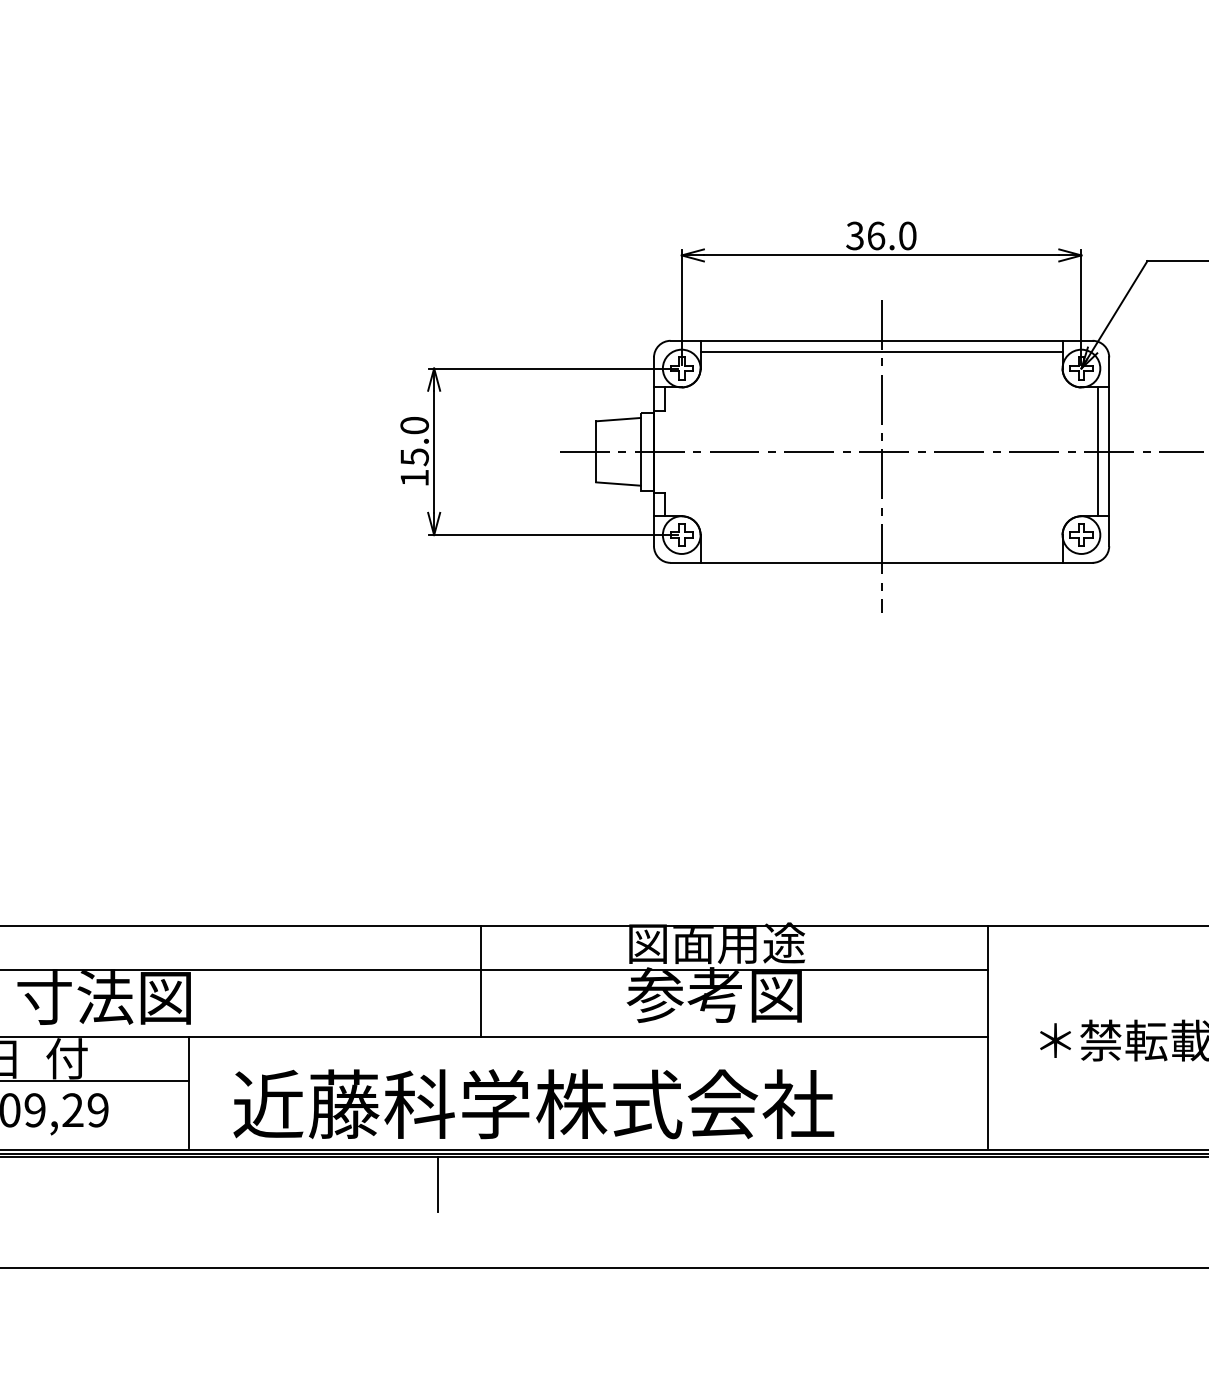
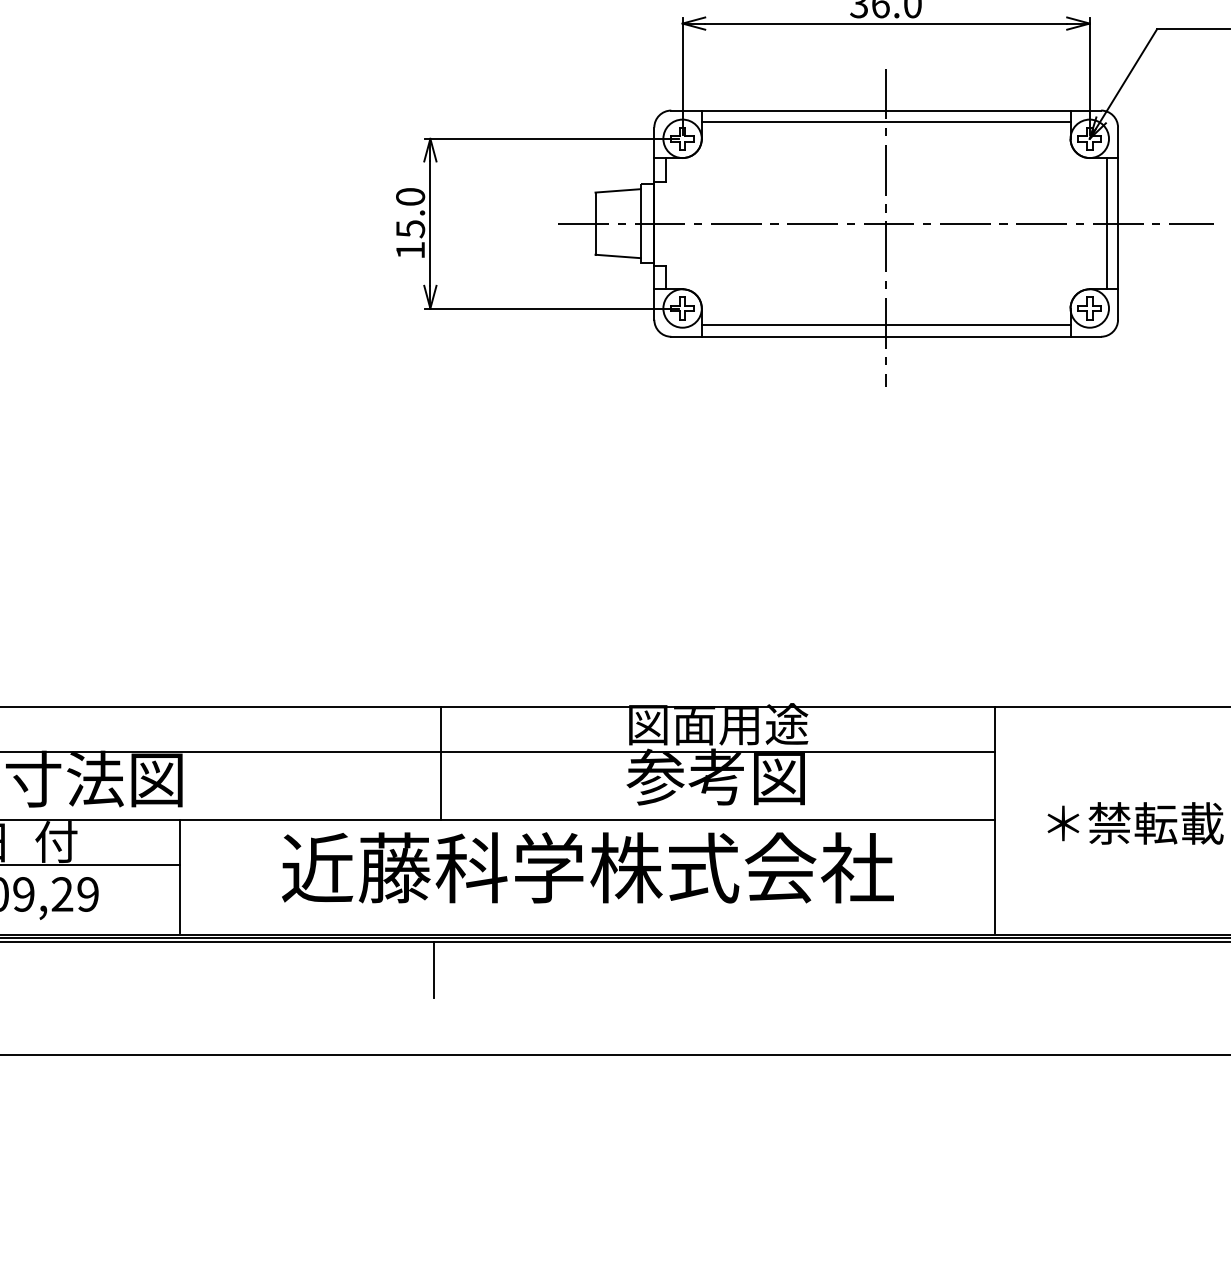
line: (881, 551) -> (886, 325), added
line: (481, 980) -> (440, 762), moved
text: (533, 1104) -> (587, 868), moved

